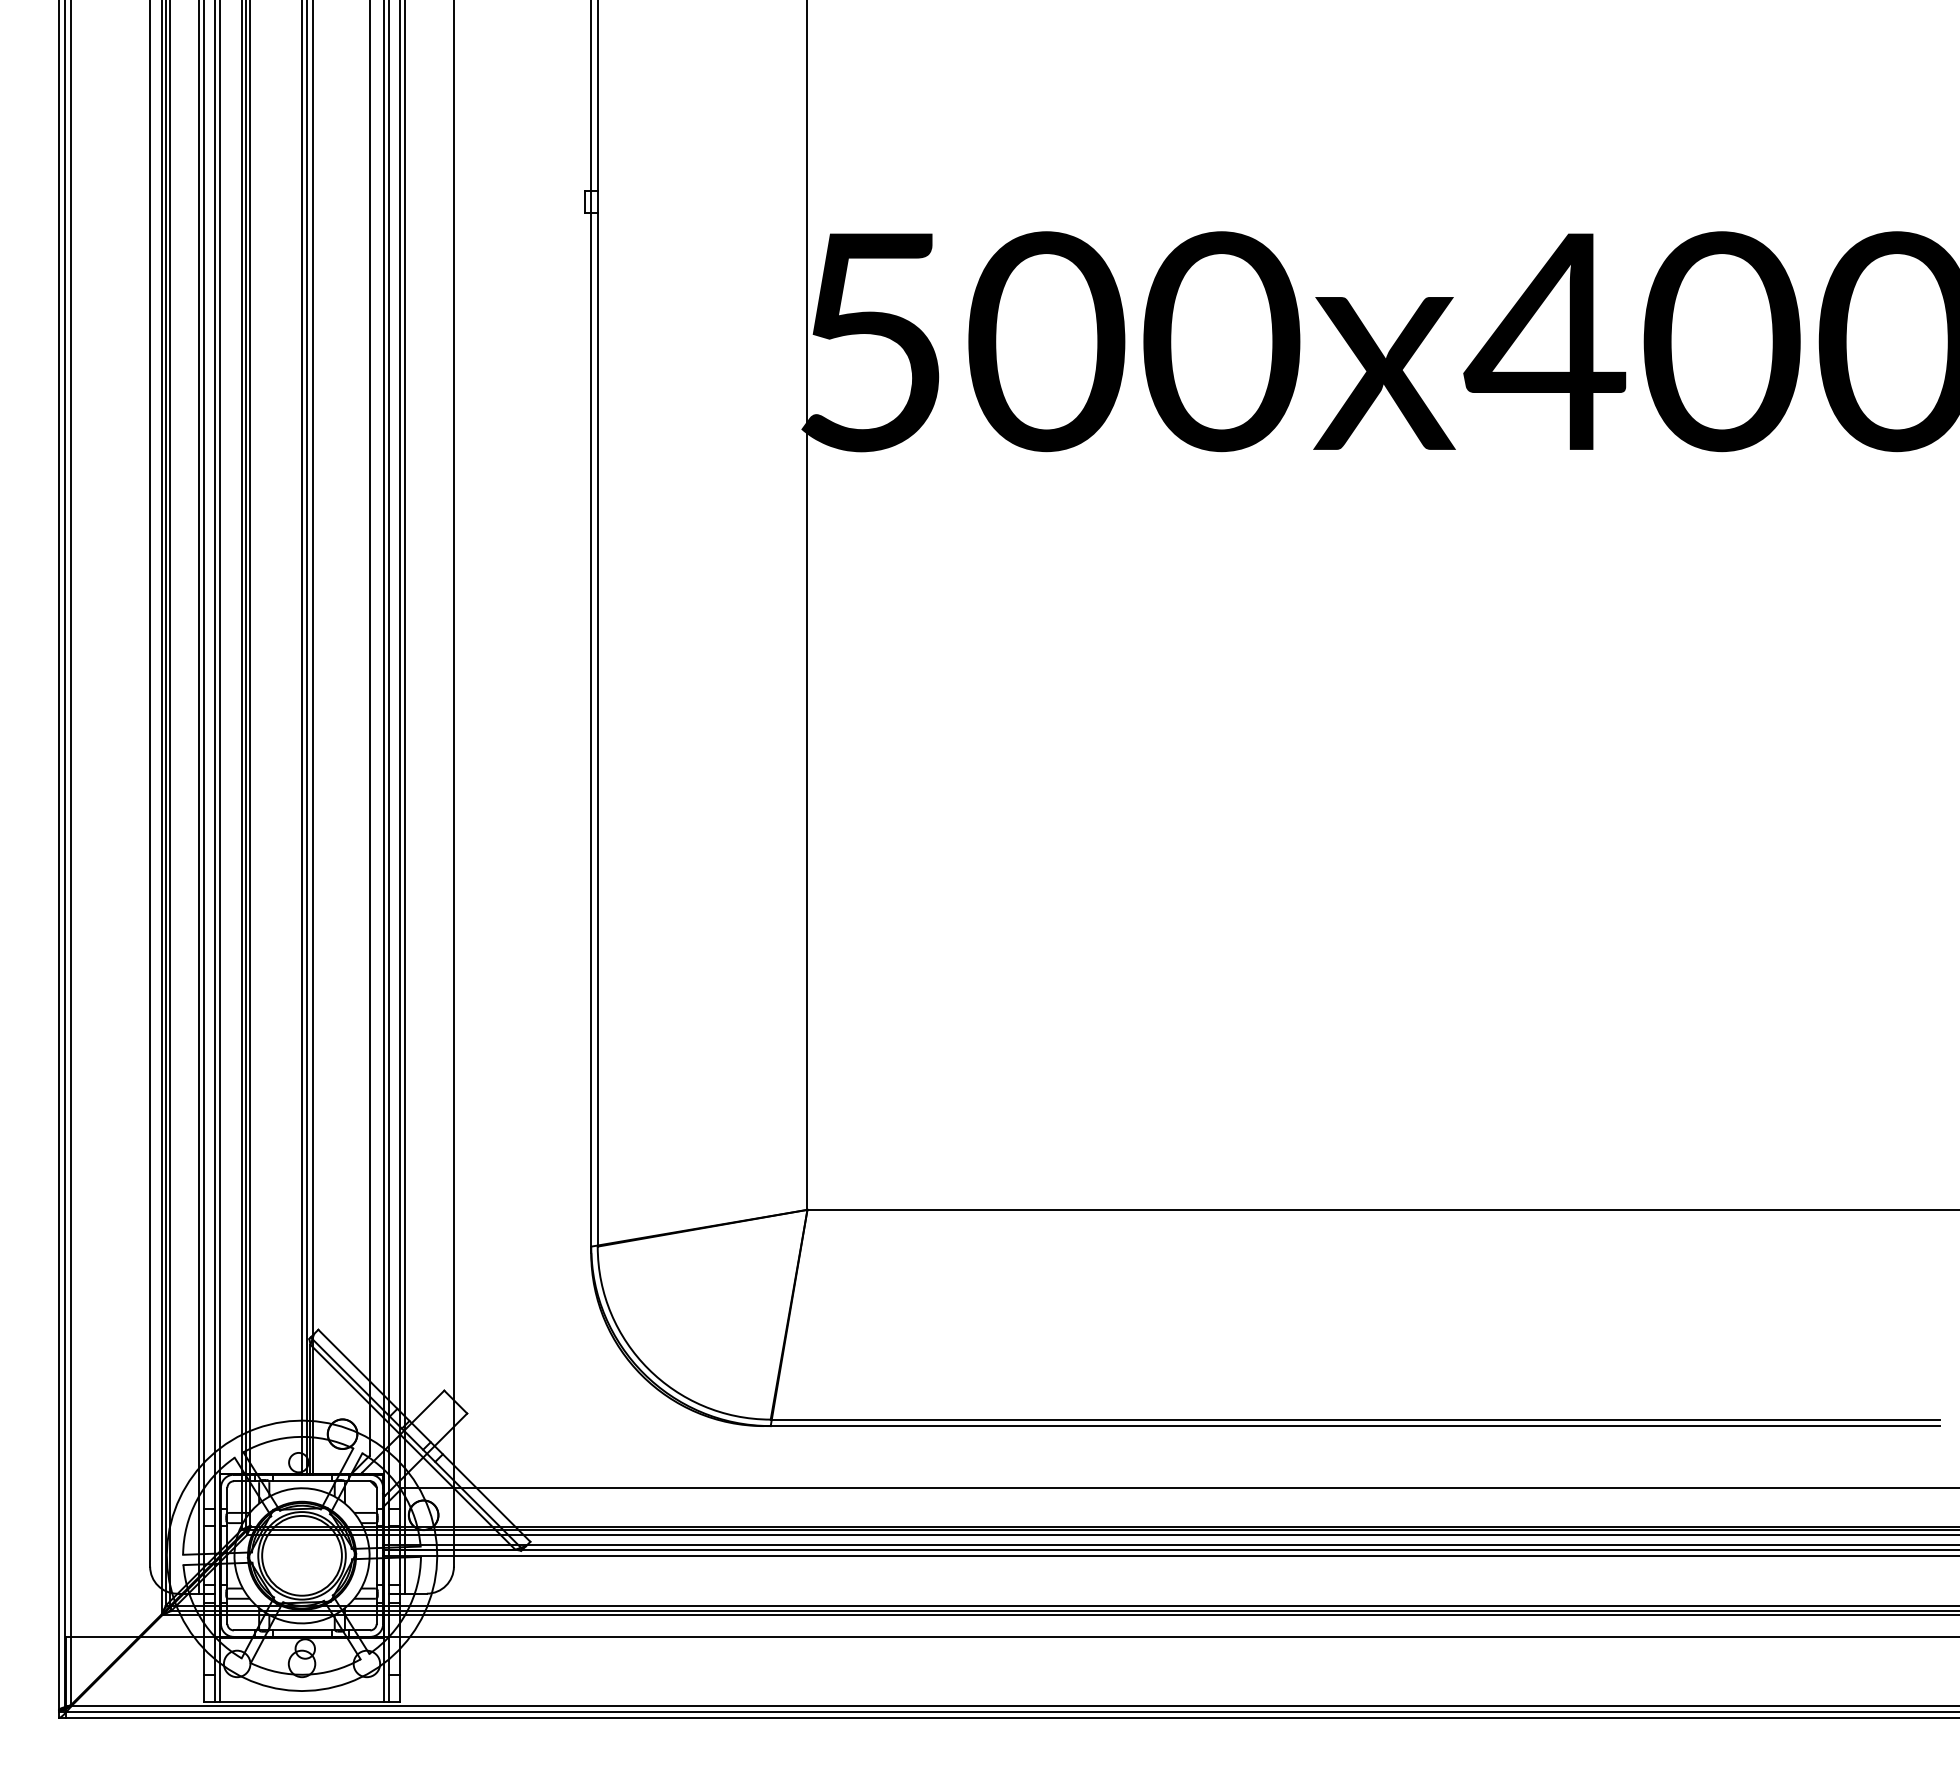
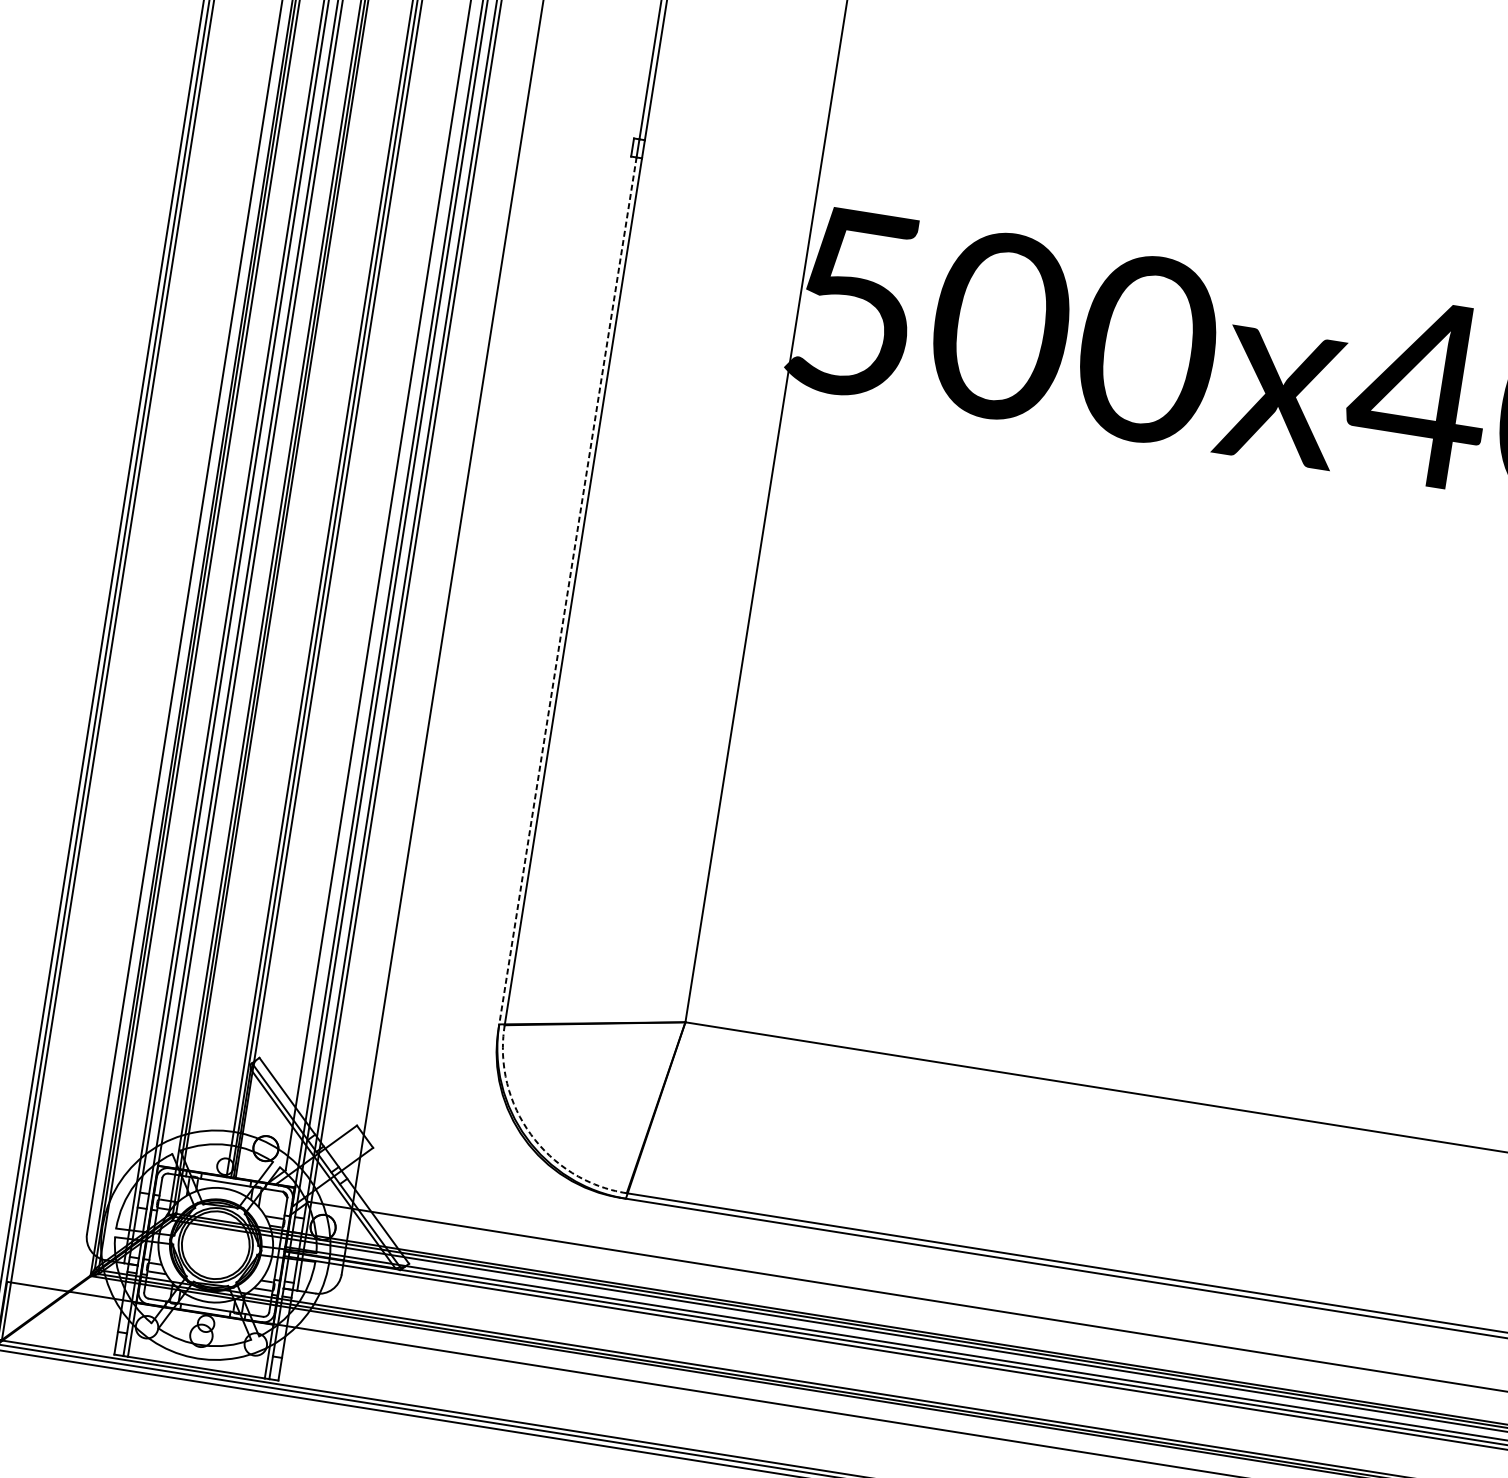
line: (591, 732) -> (567, 593), solid -> dashed
arc: (648, 1368) -> (531, 1134), solid -> dashed

